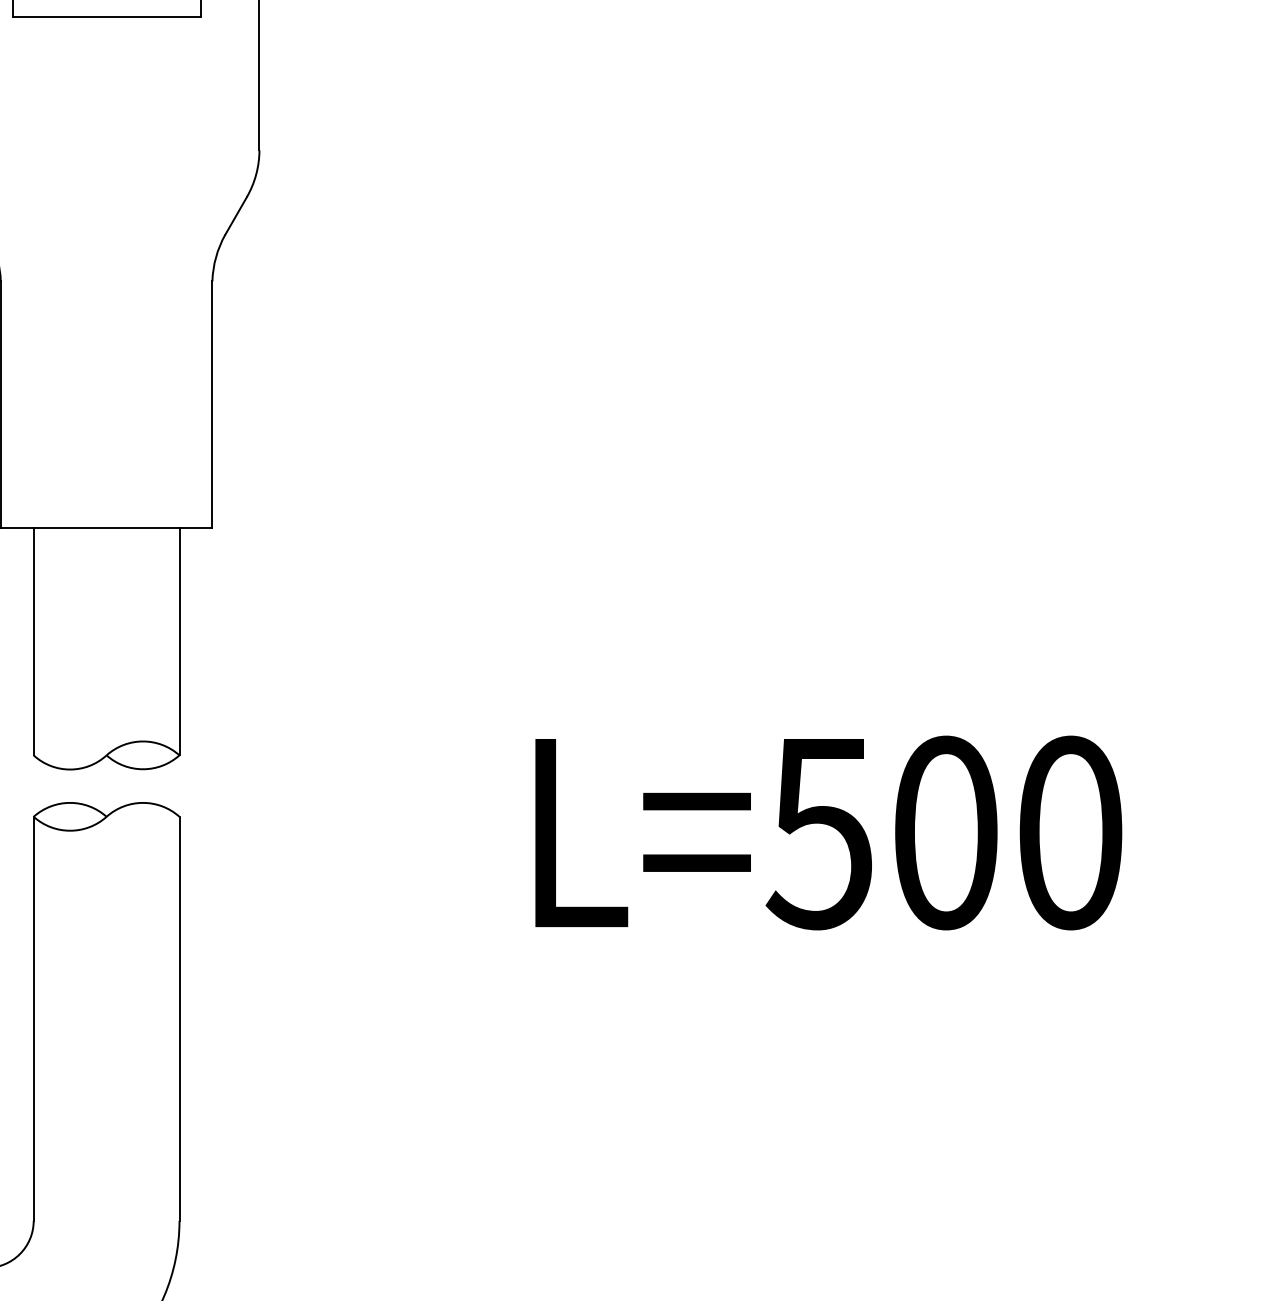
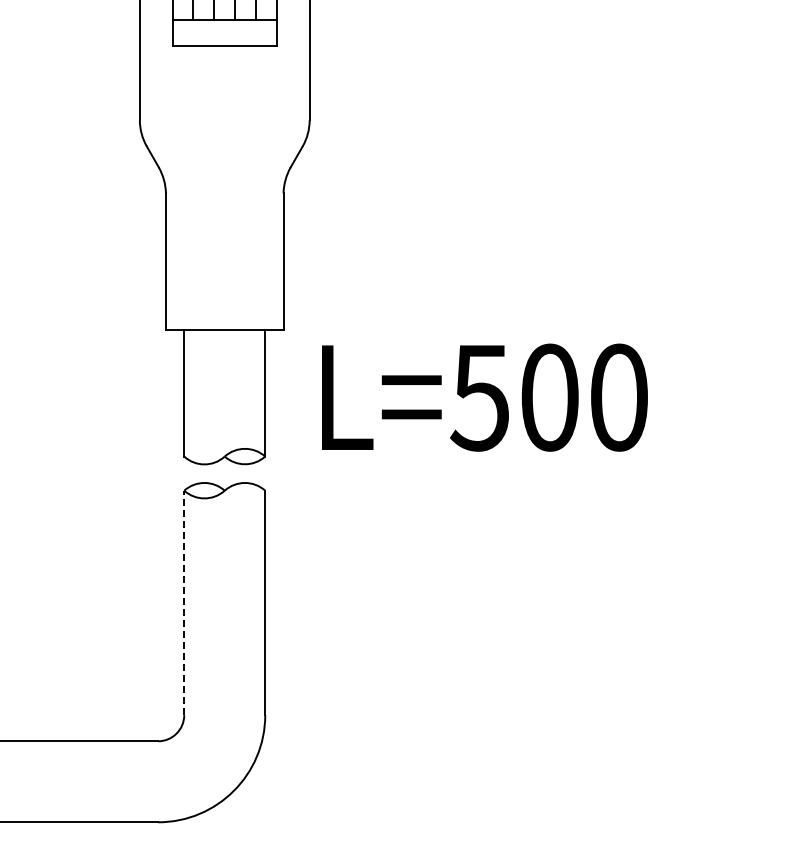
text: (827, 832) -> (484, 397), moved
line: (34, 1018) -> (184, 602), solid -> dashed

